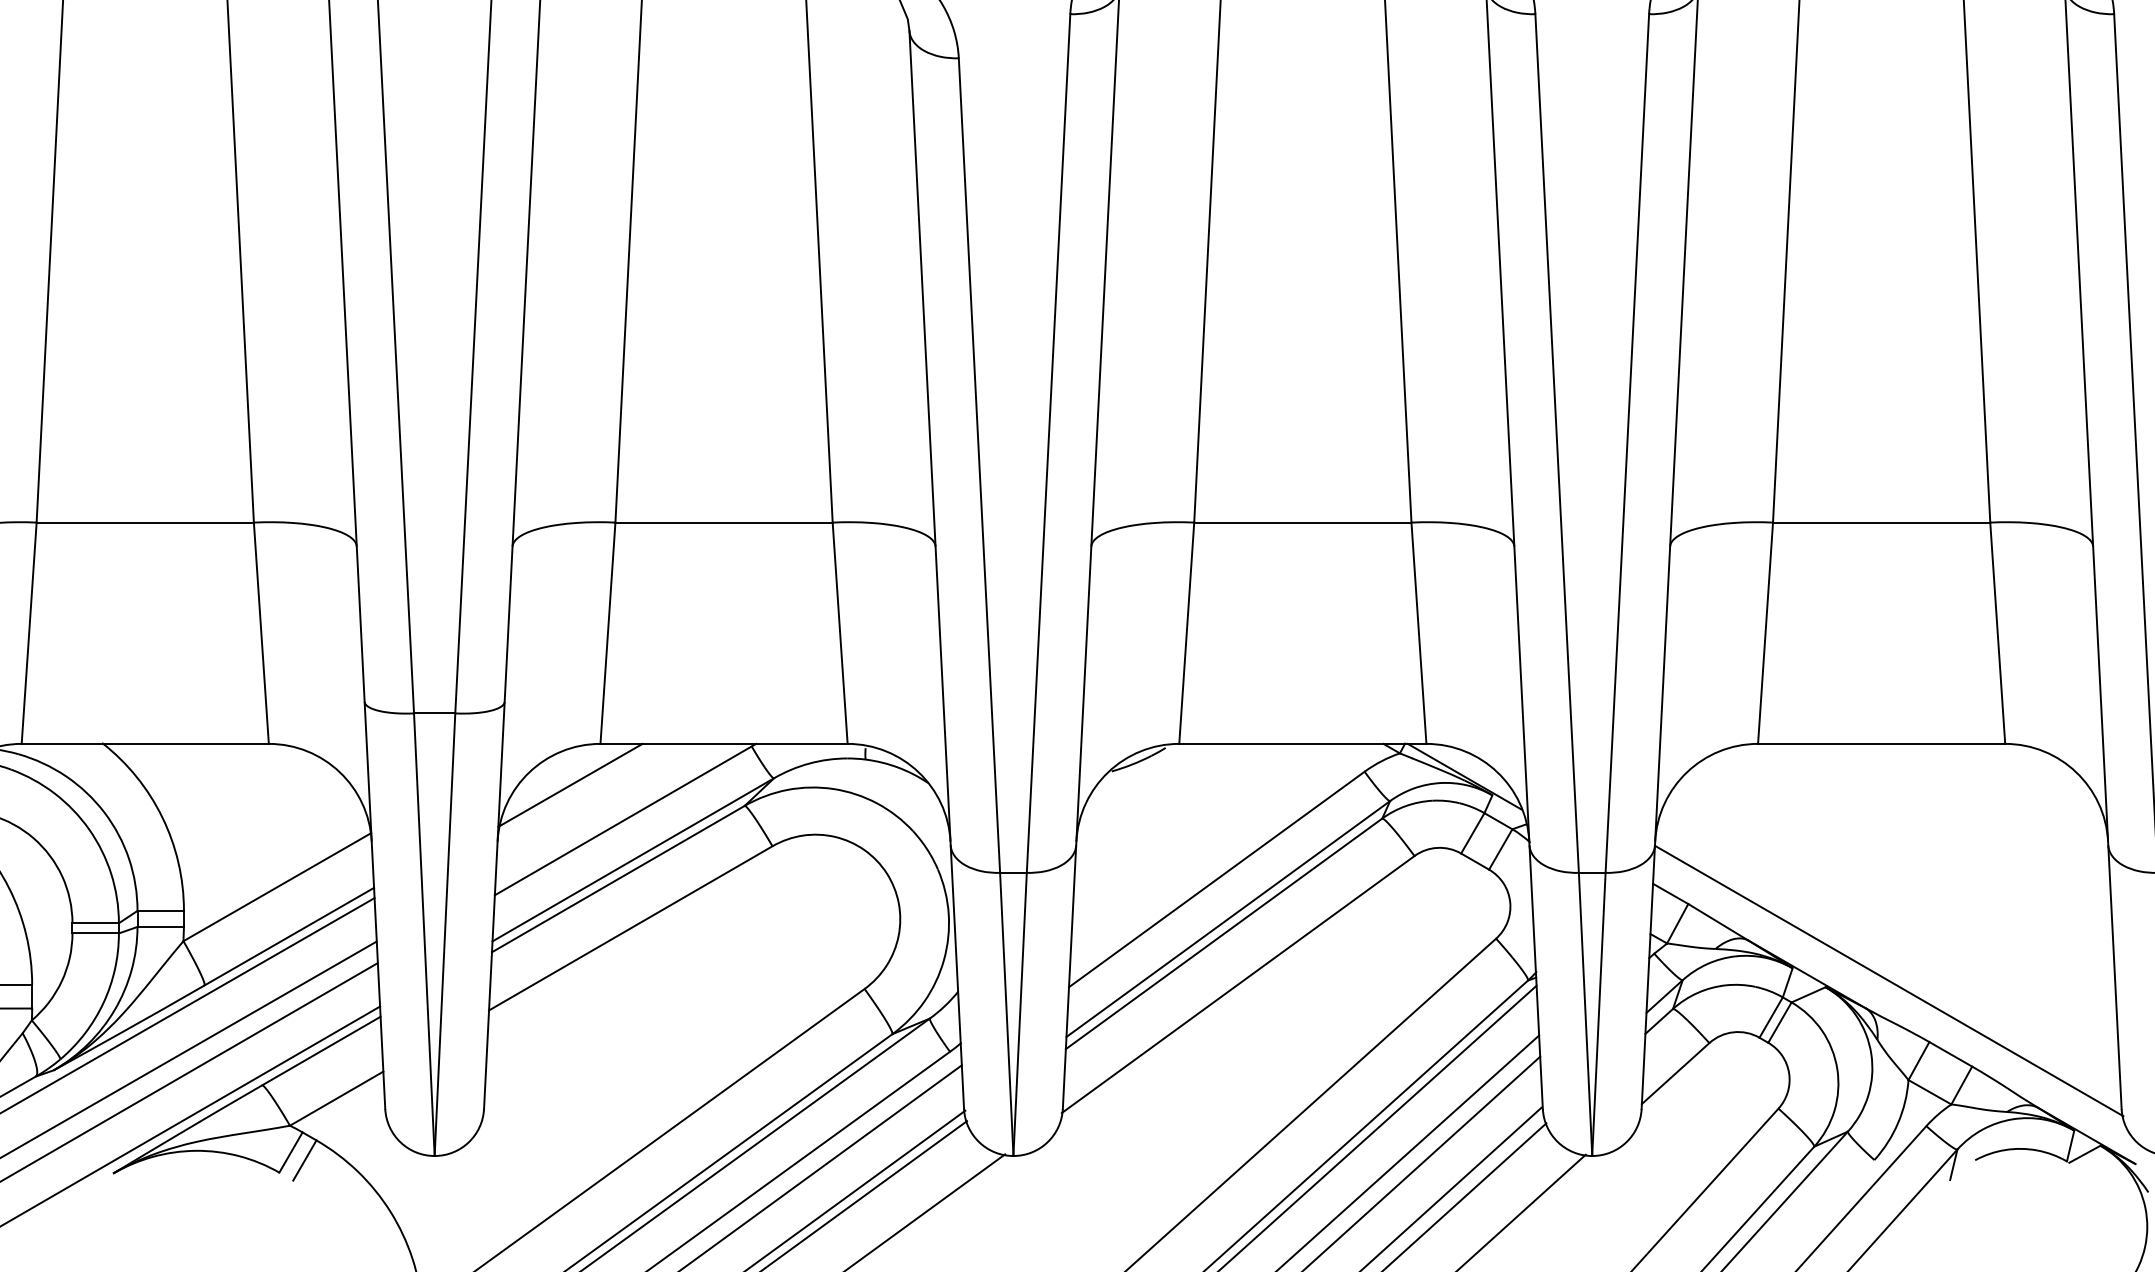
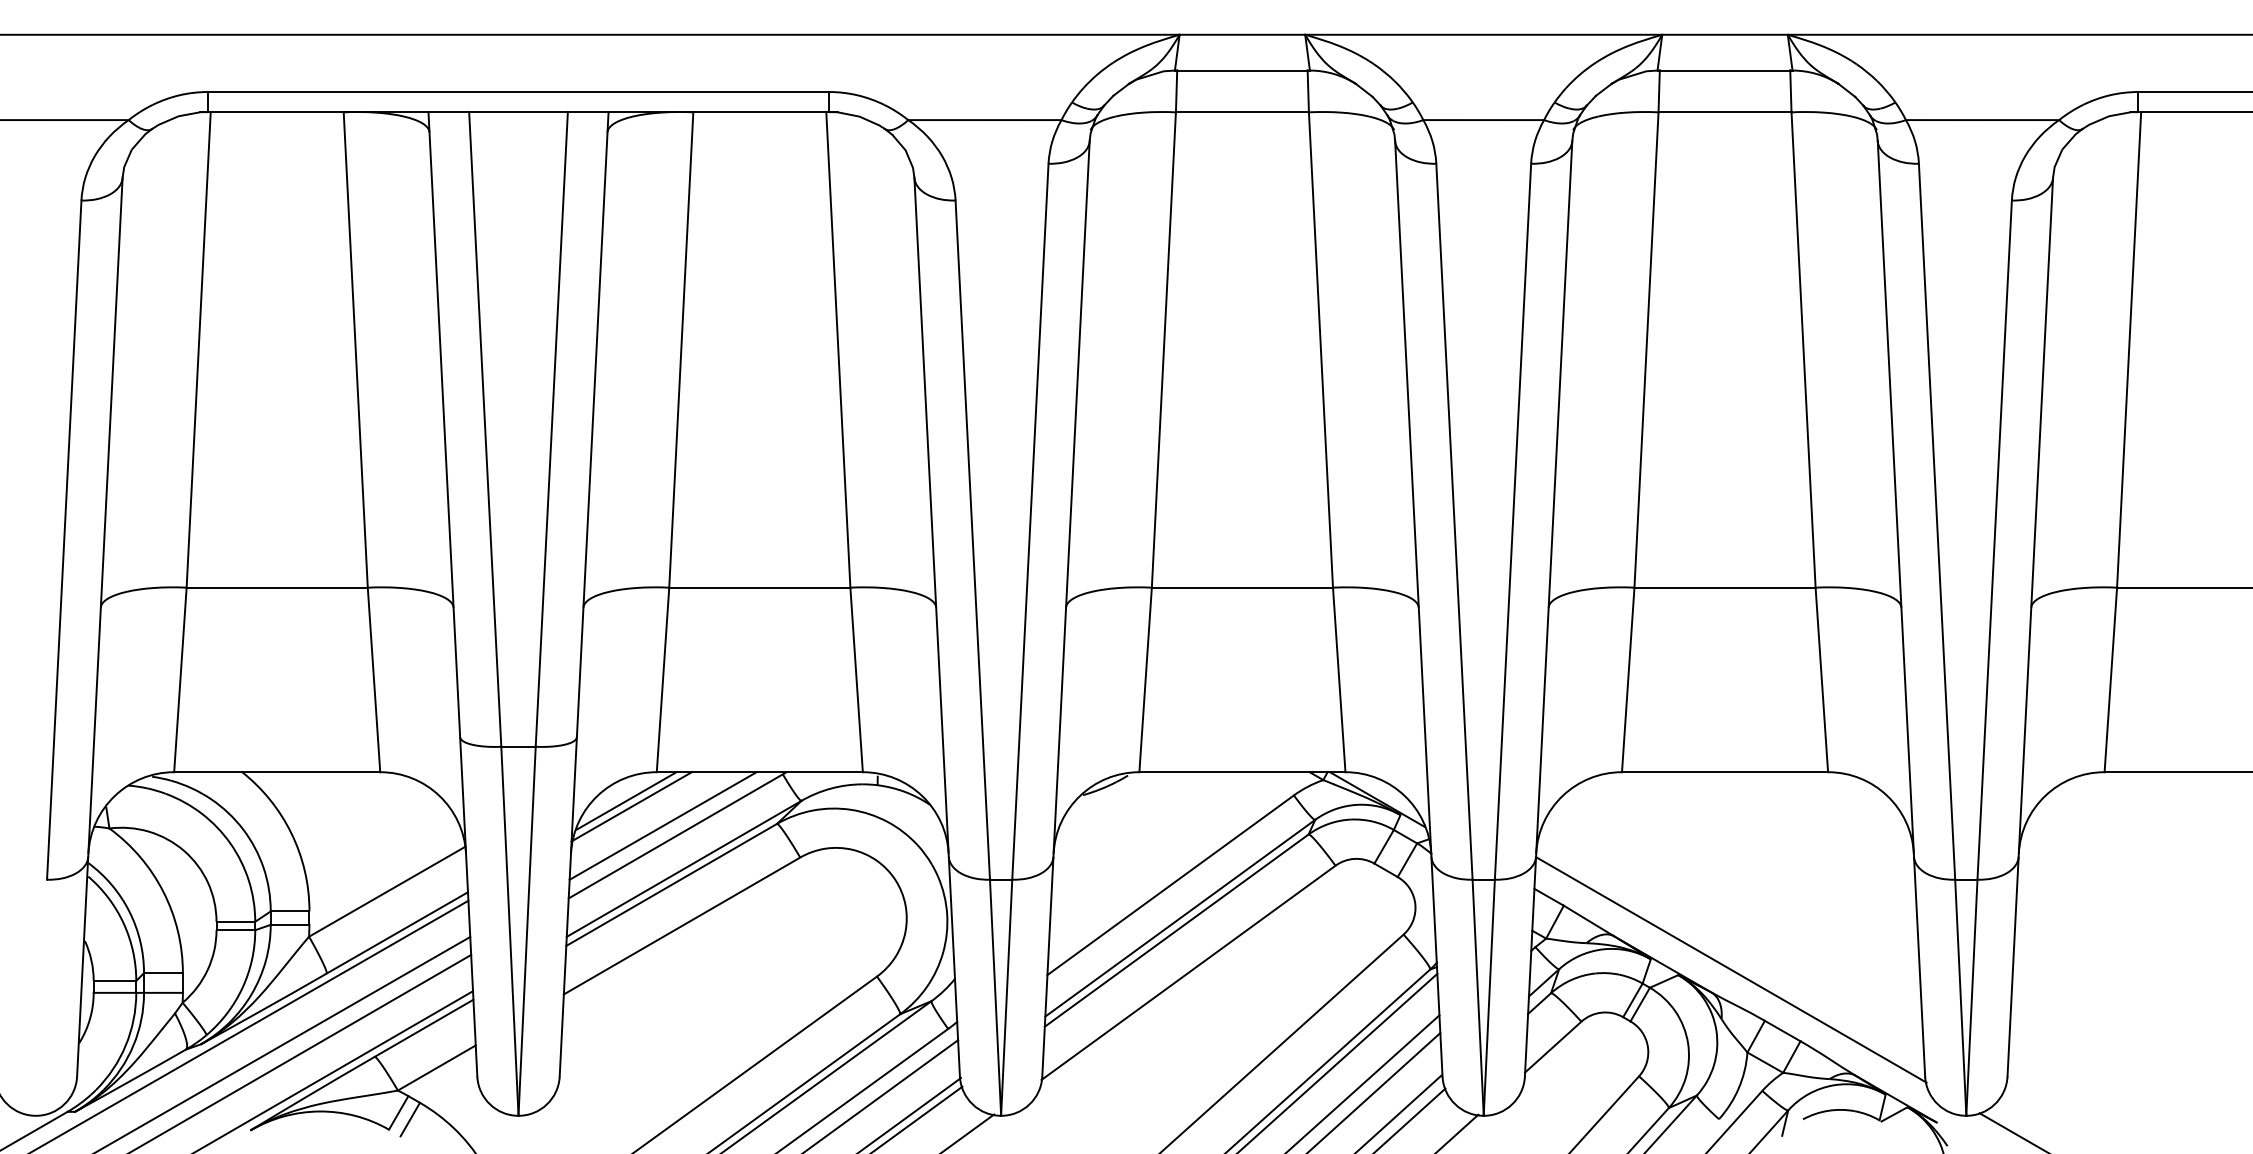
line: (564, 777) -> (626, 800), added
line: (607, 807) -> (662, 825), added

